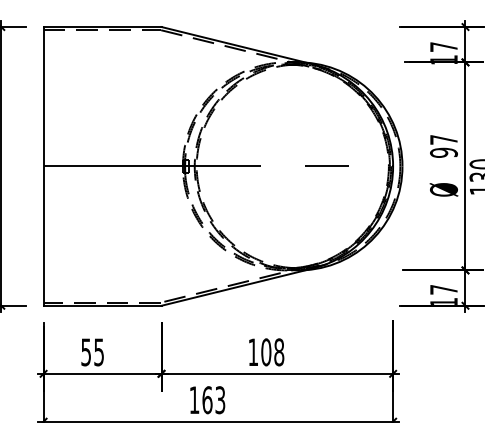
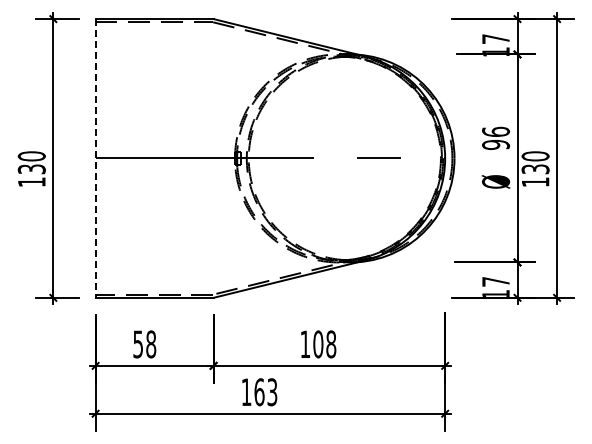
text: (444, 139) -> (496, 131), 97 -> 96
line: (43, 166) -> (95, 158), solid -> dashed
text: (99, 352) -> (151, 344), 55 -> 58

